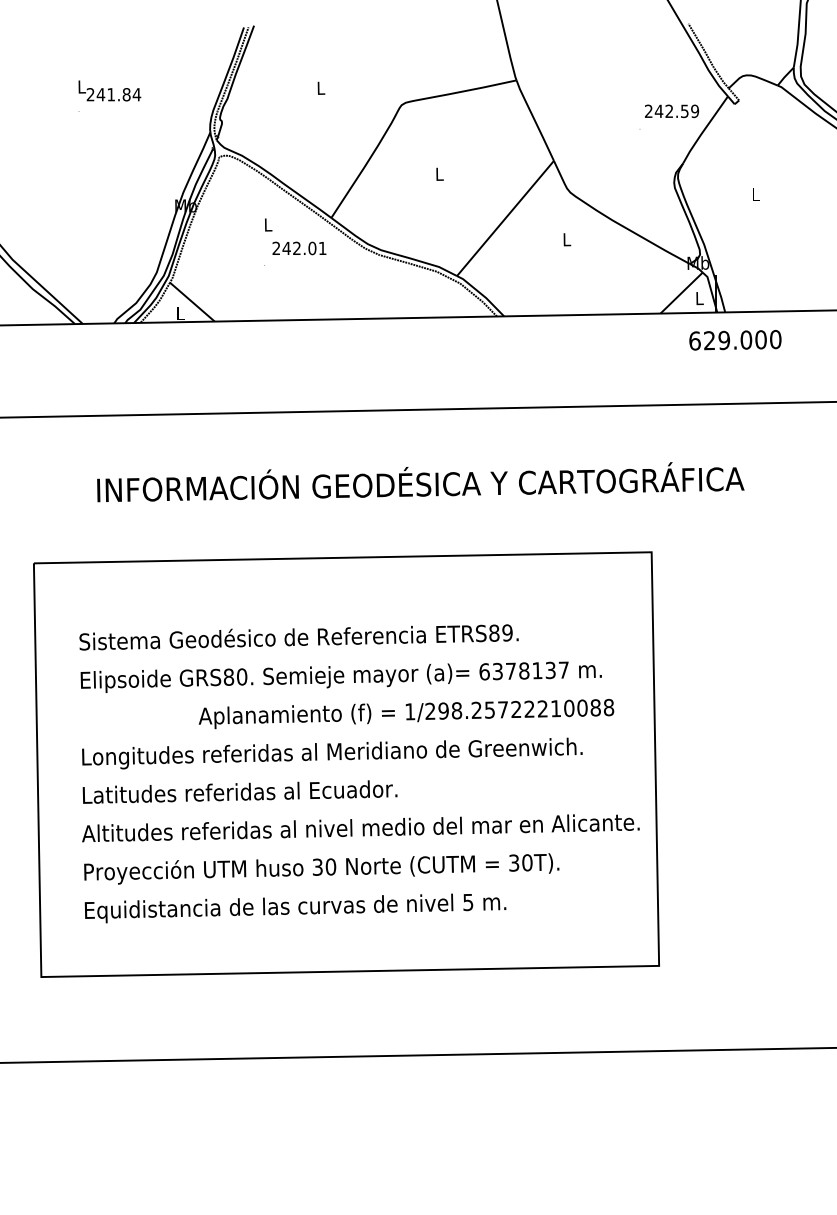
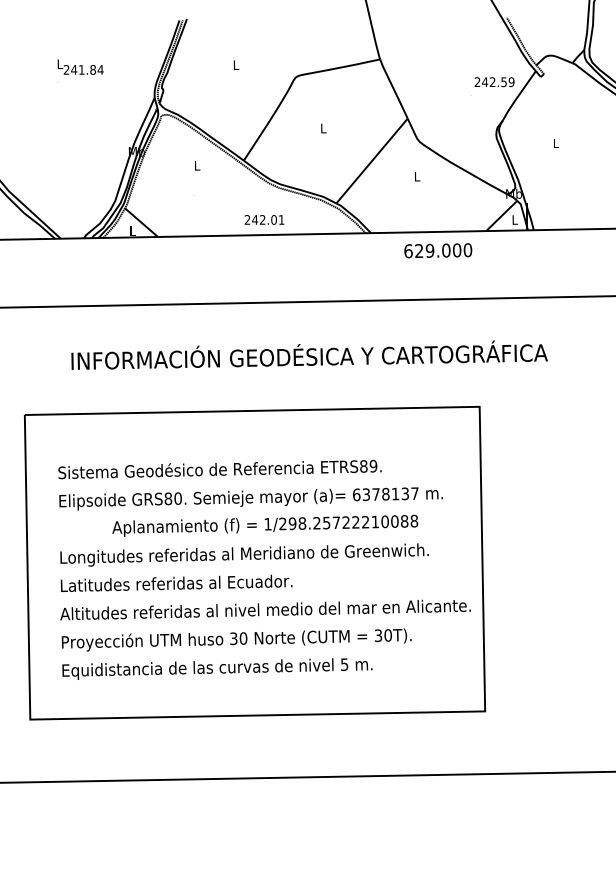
text: (299, 248) -> (264, 219), moved
text: (735, 340) -> (438, 250), moved
text: (406, 714) -> (265, 526), moved

